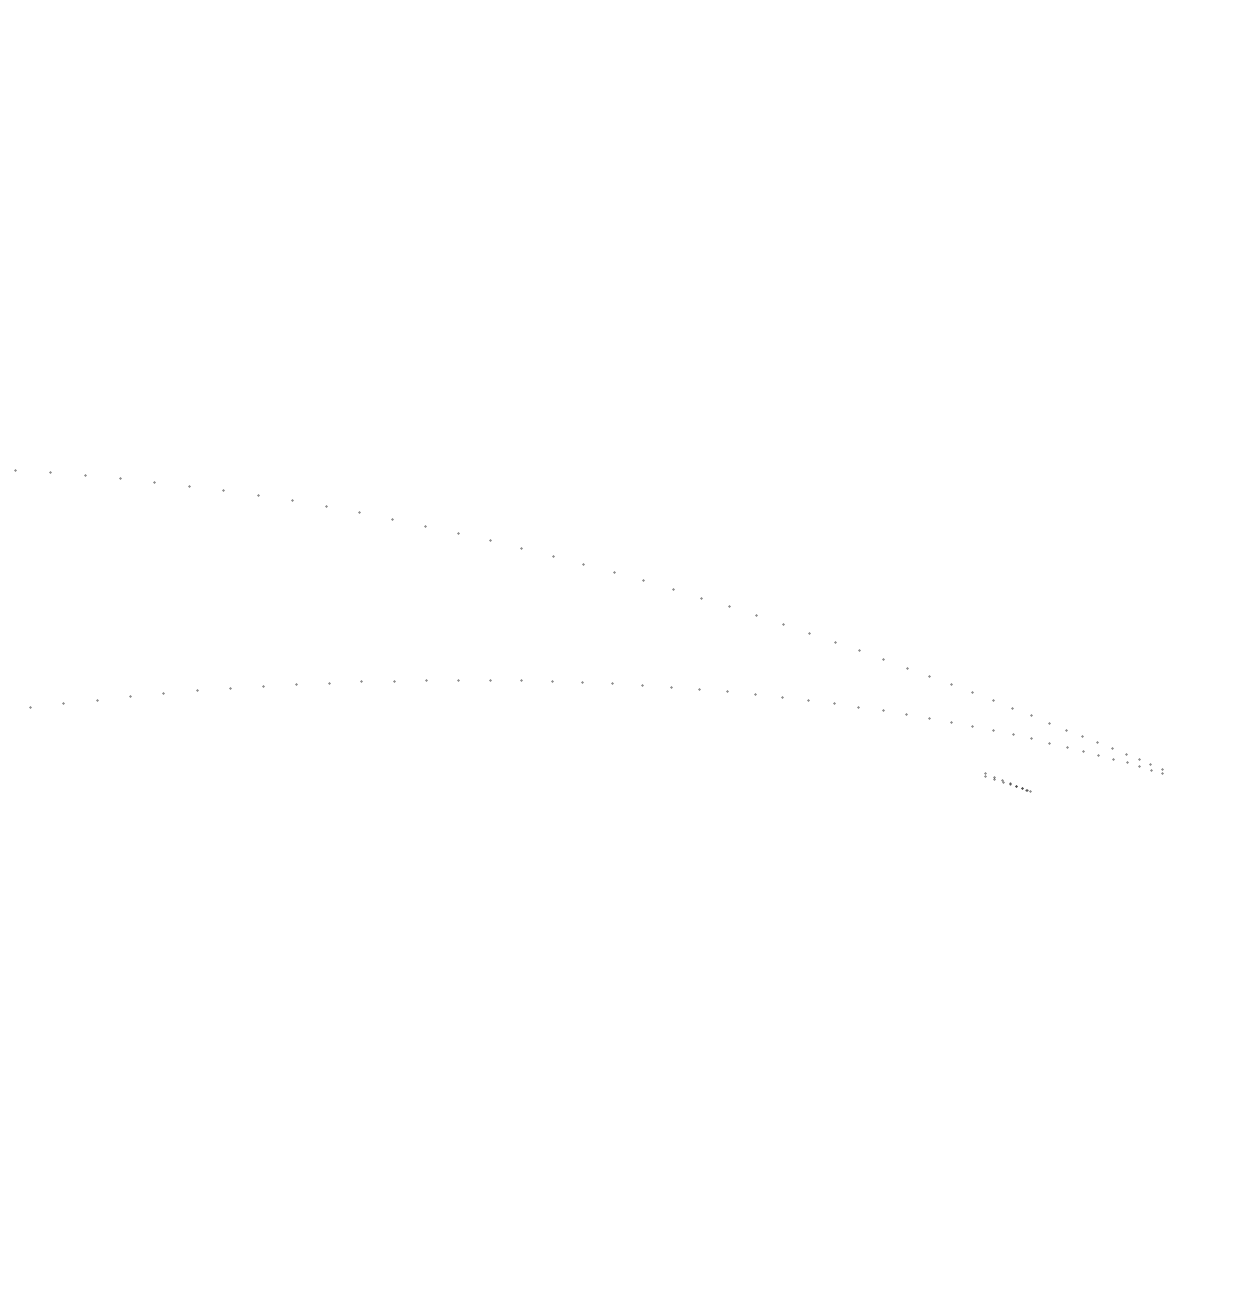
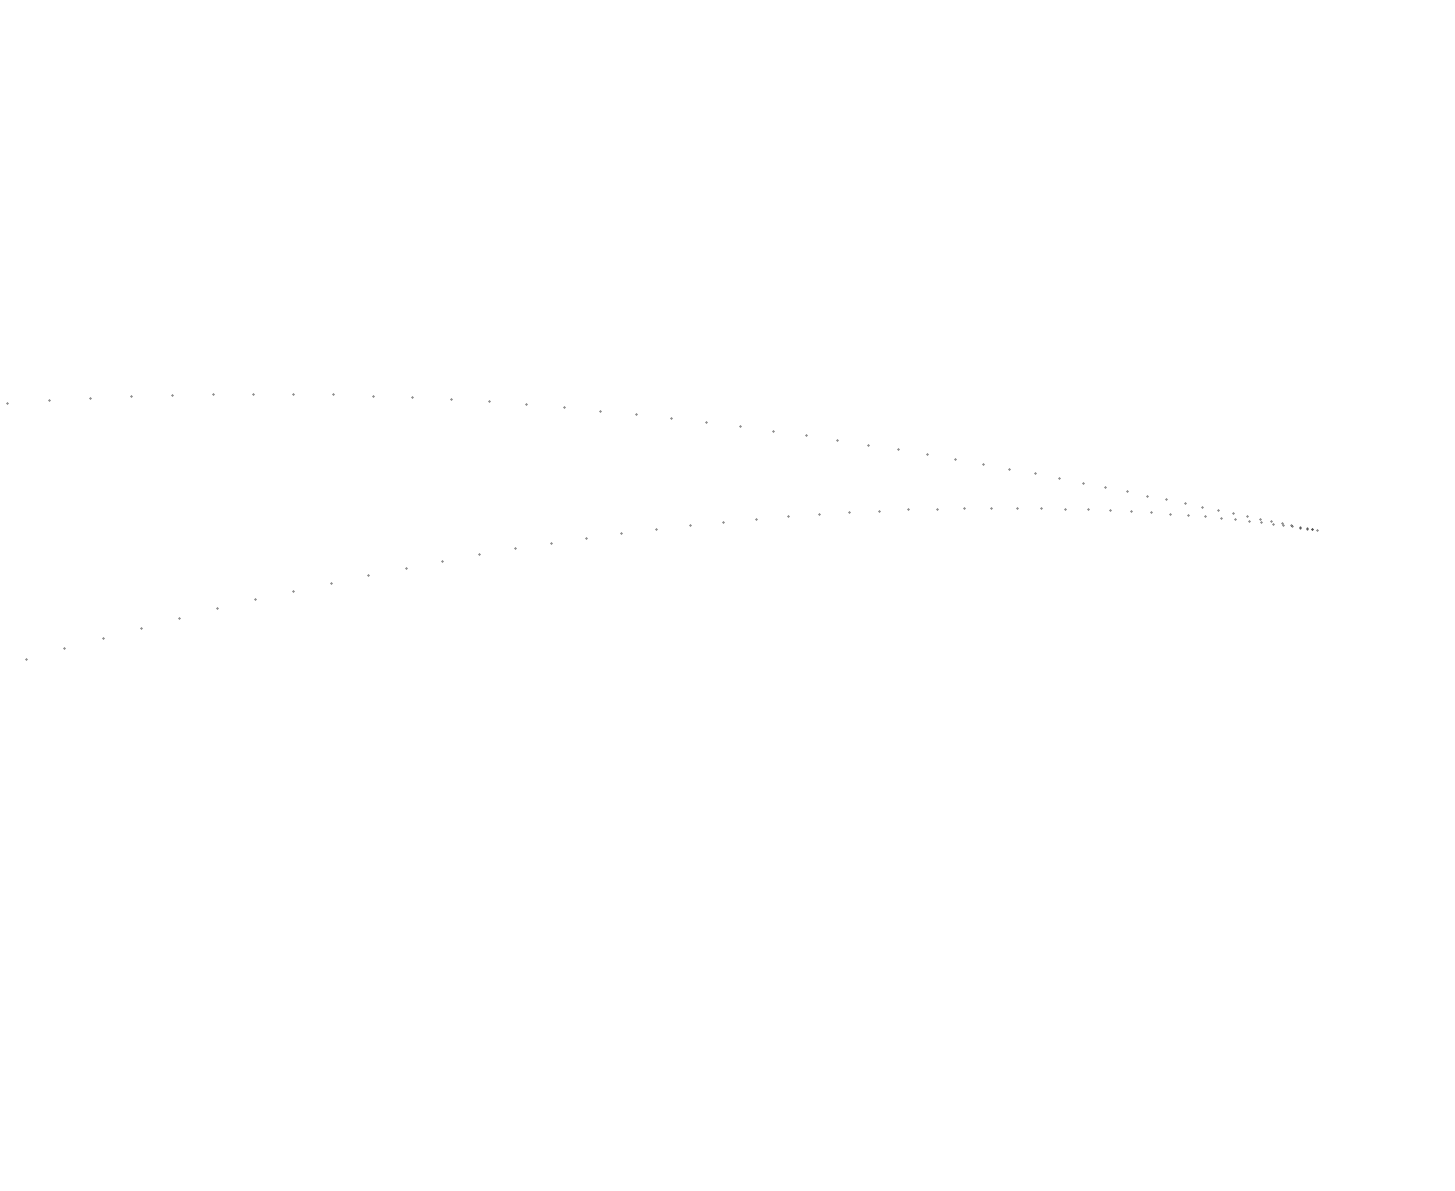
part: (1007, 782) -> (1288, 524), moved

